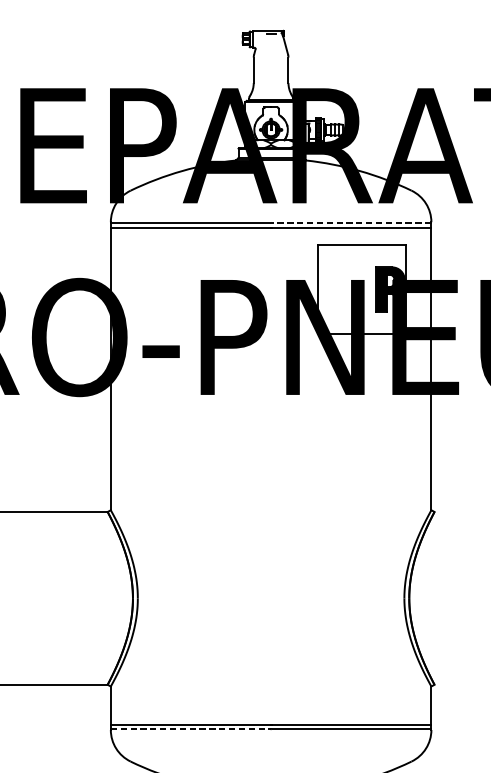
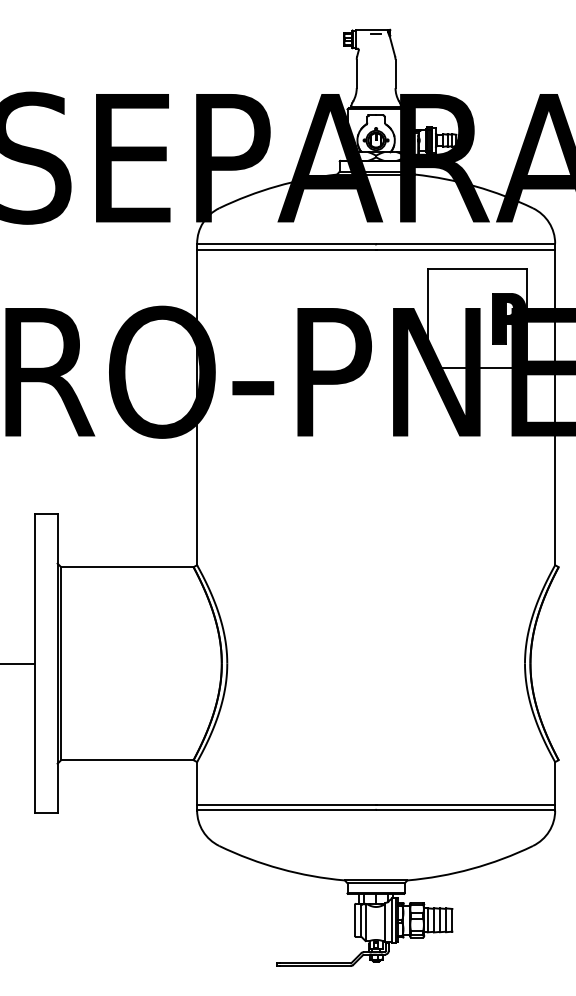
line: (351, 223) -> (465, 244), dashed -> solid
line: (190, 728) -> (286, 809), dashed -> solid

